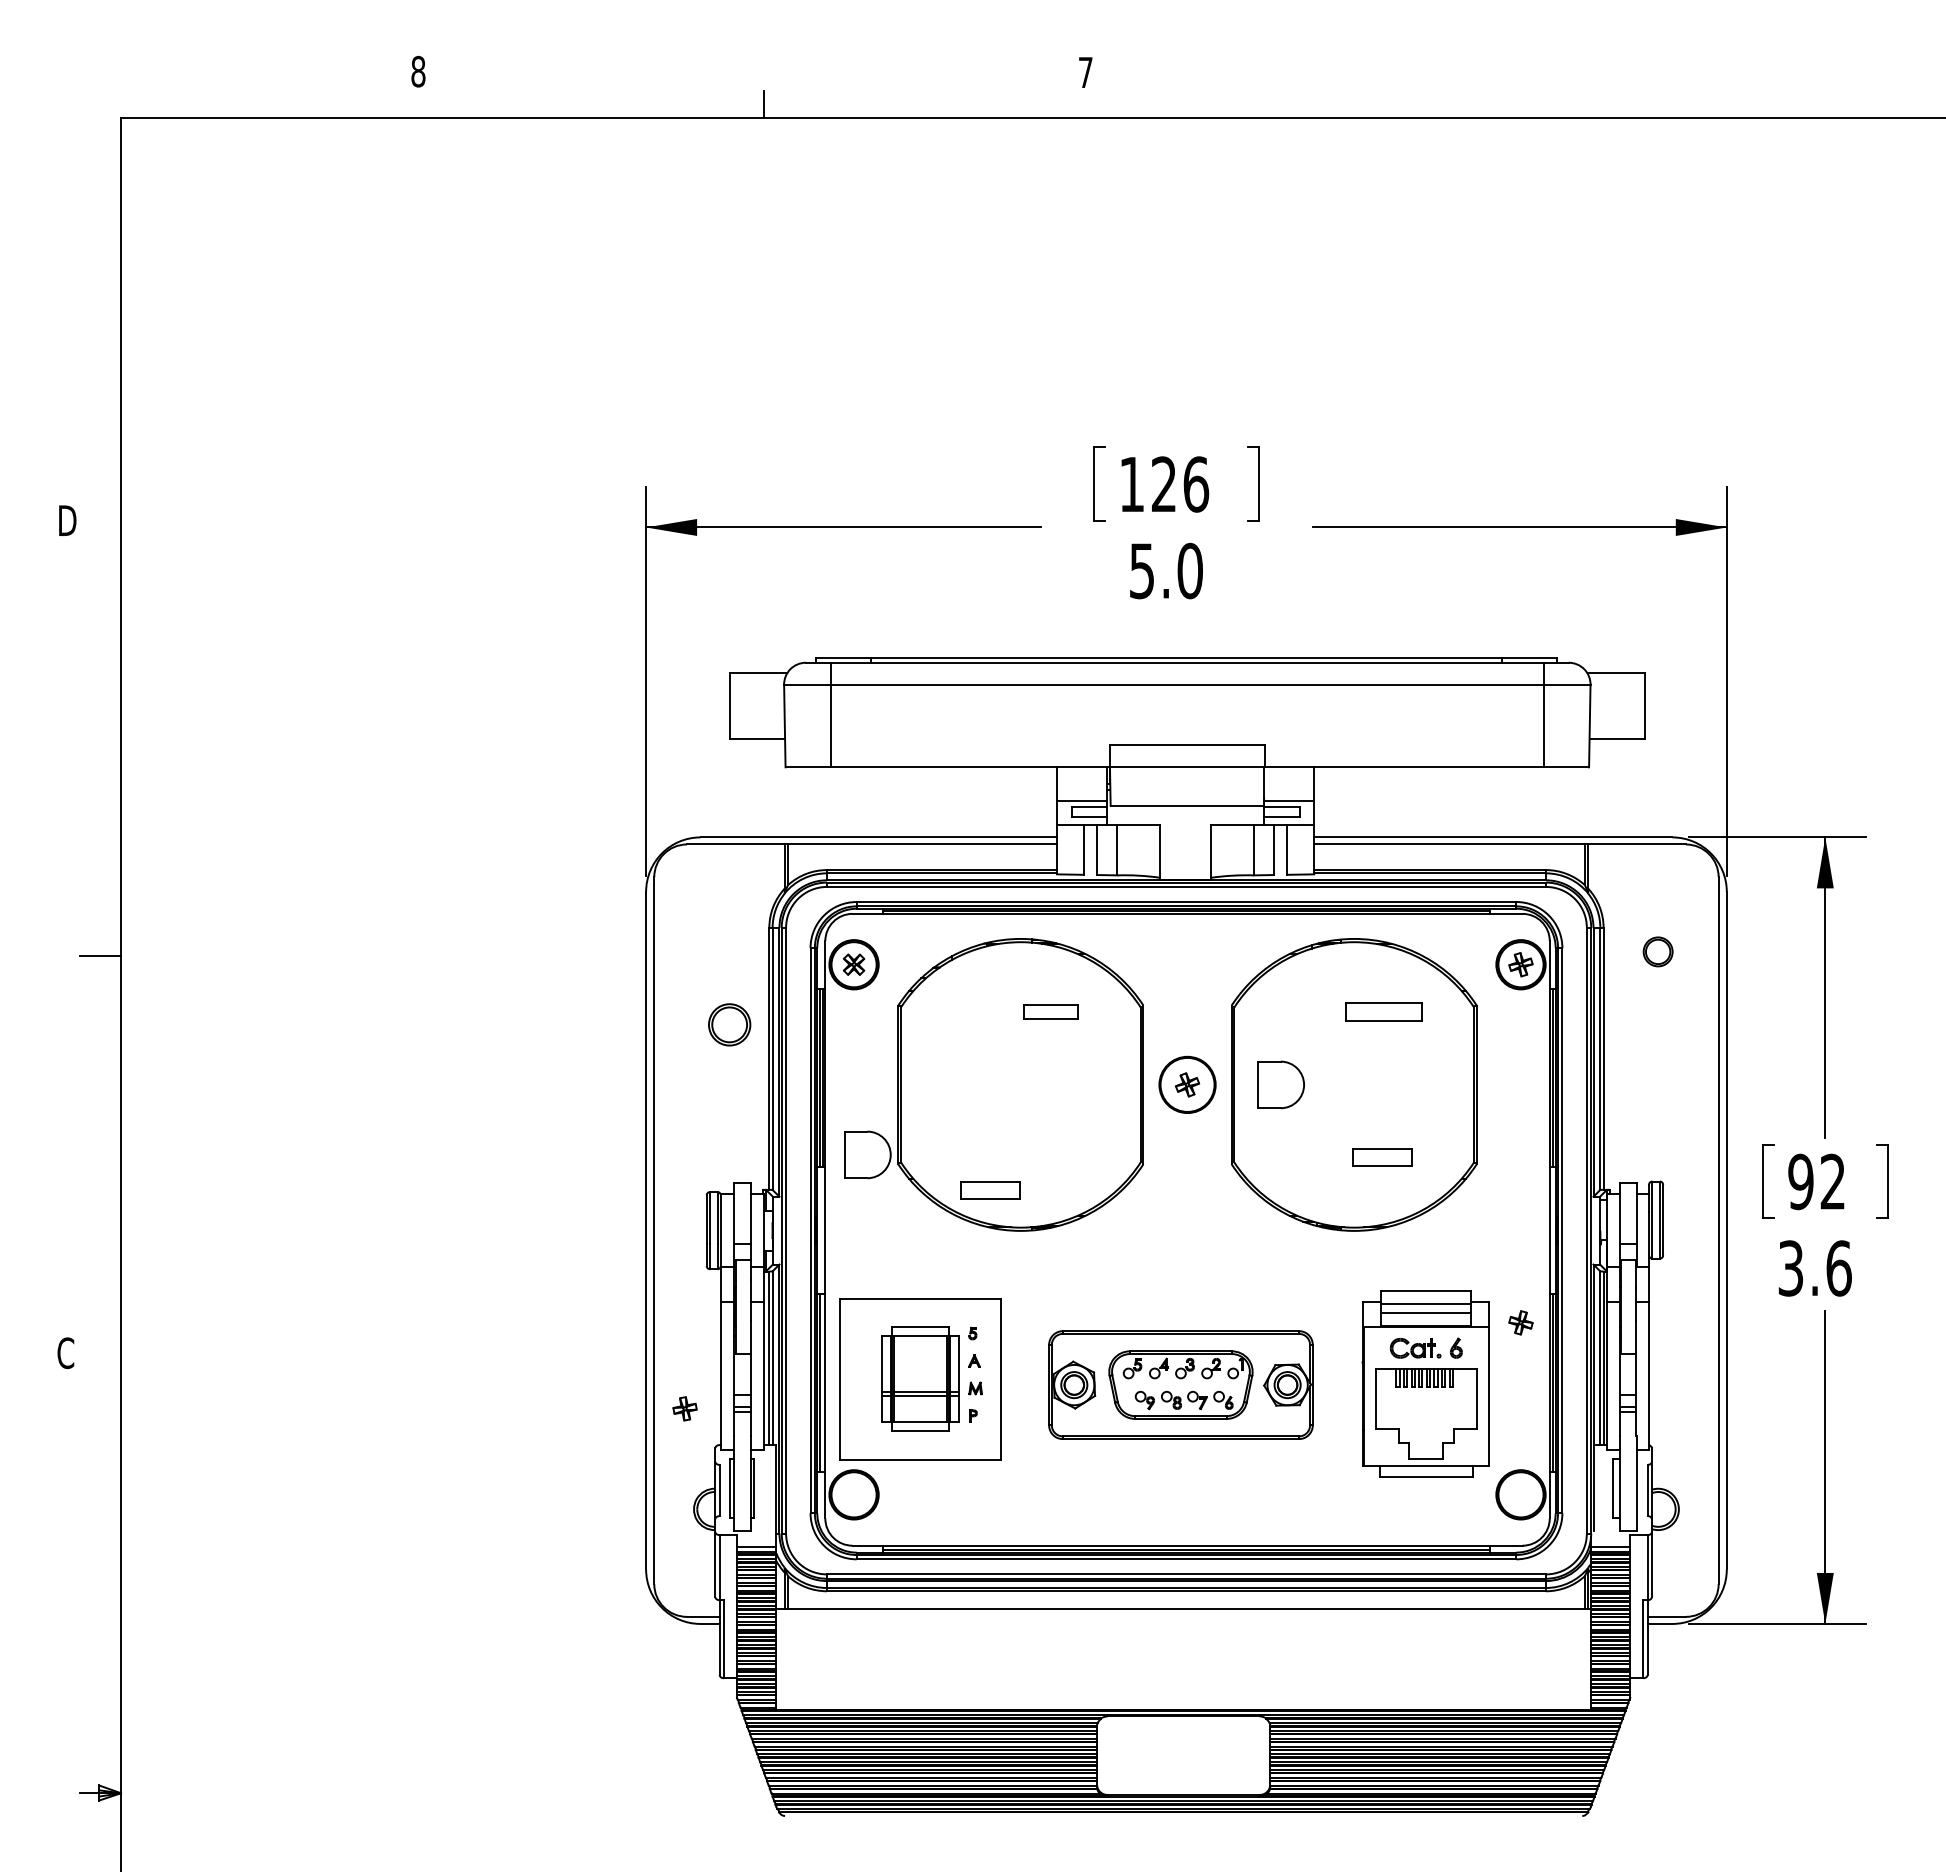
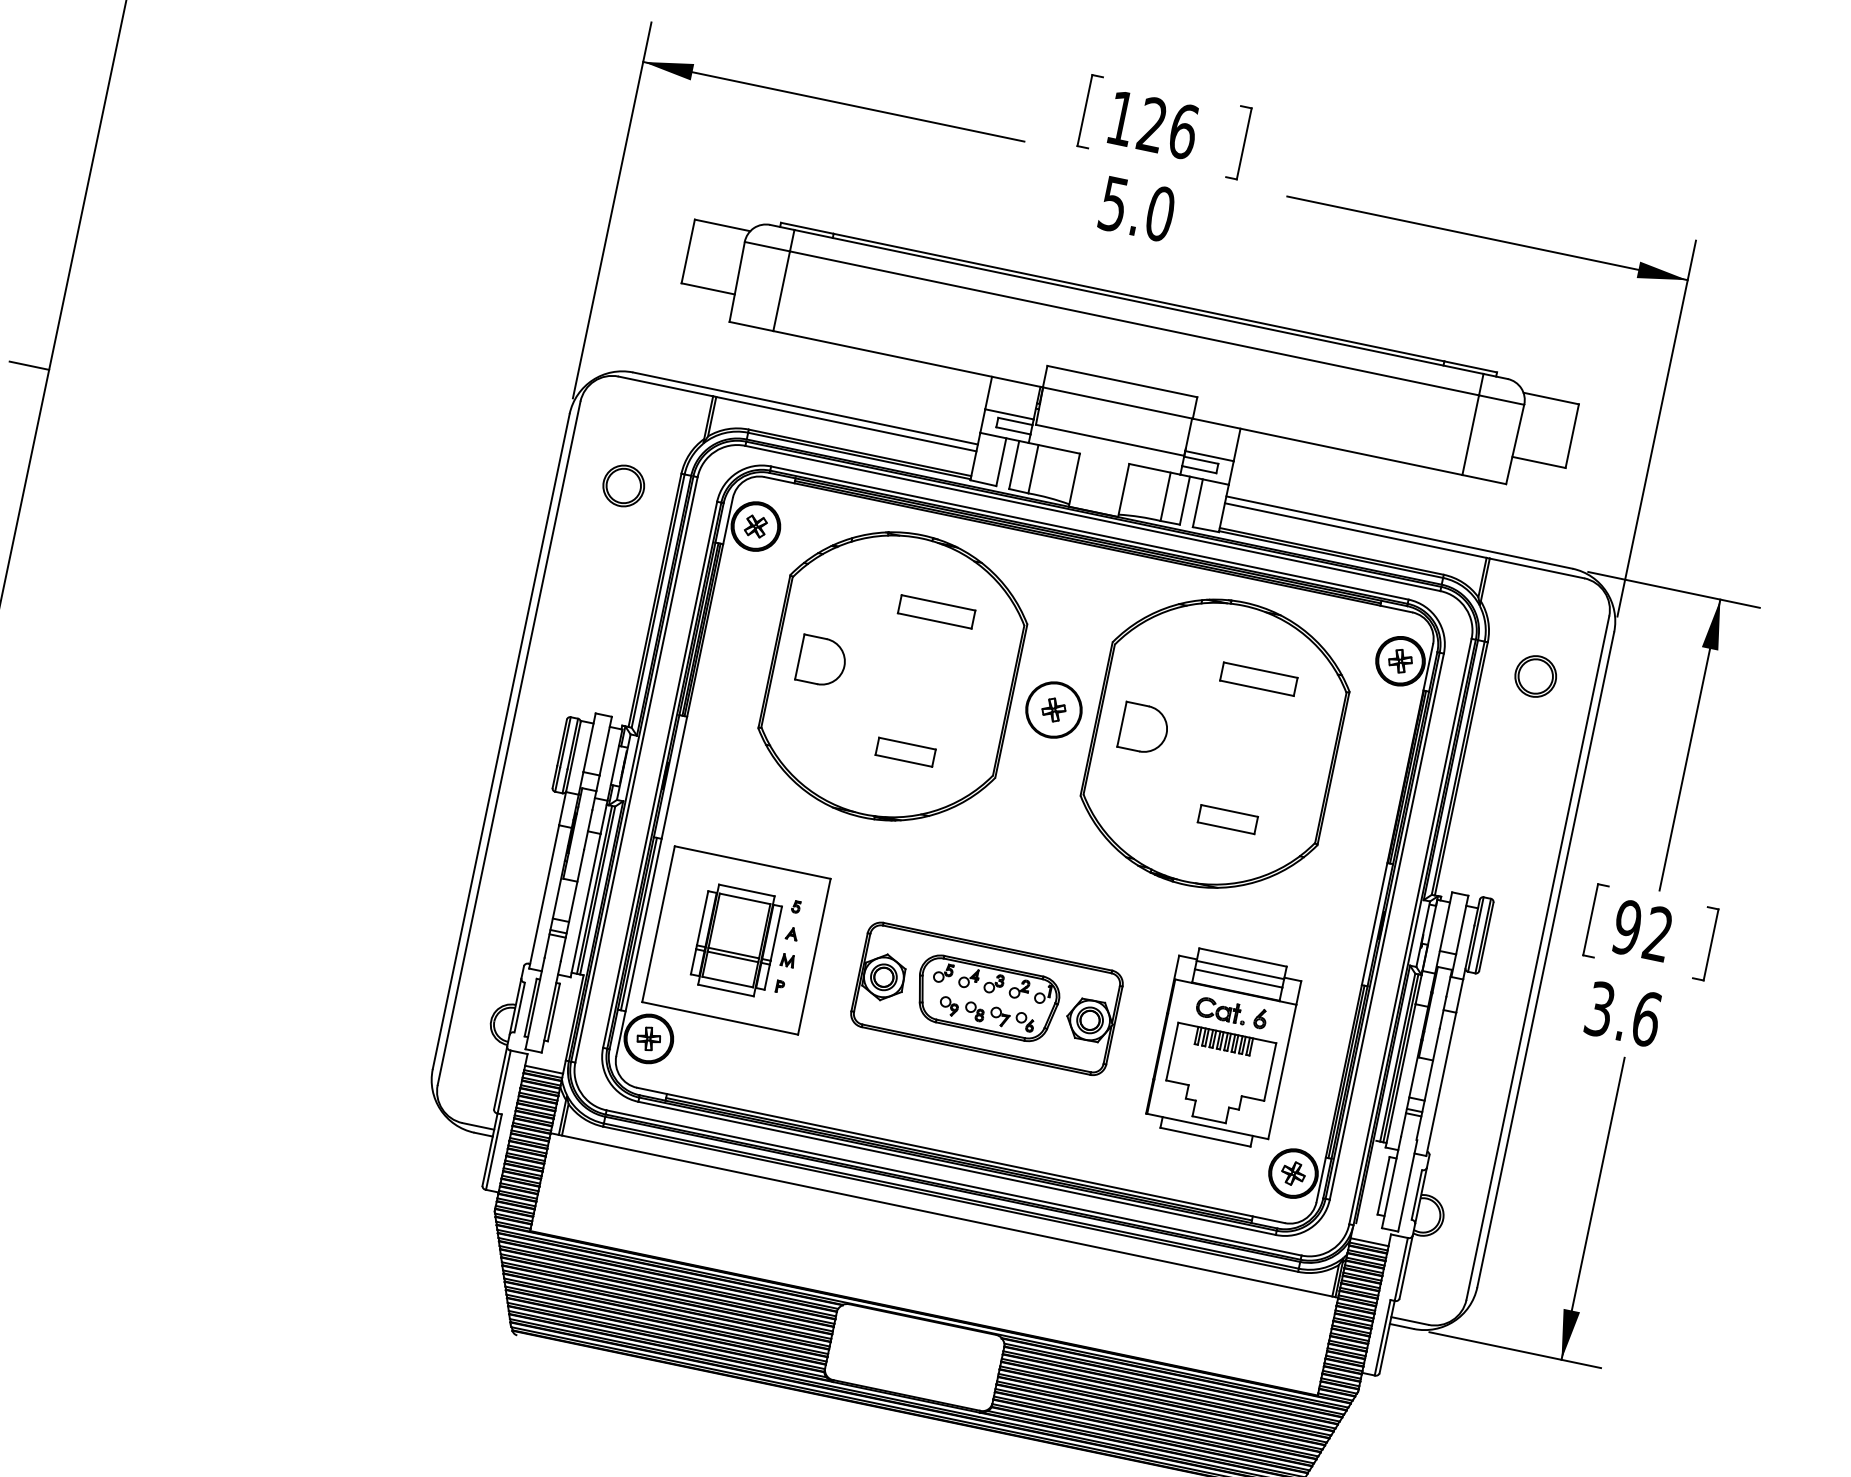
part: (1657, 951) -> (1535, 675), size x1.43
part: (1050, 1011) -> (936, 611), size x1.43
part: (729, 1024) -> (623, 485), moved
part: (867, 1154) -> (822, 661), moved
part: (990, 1190) -> (905, 752), moved
part: (1520, 1322) -> (1293, 1173), moved
part: (684, 1408) -> (648, 1038), moved

